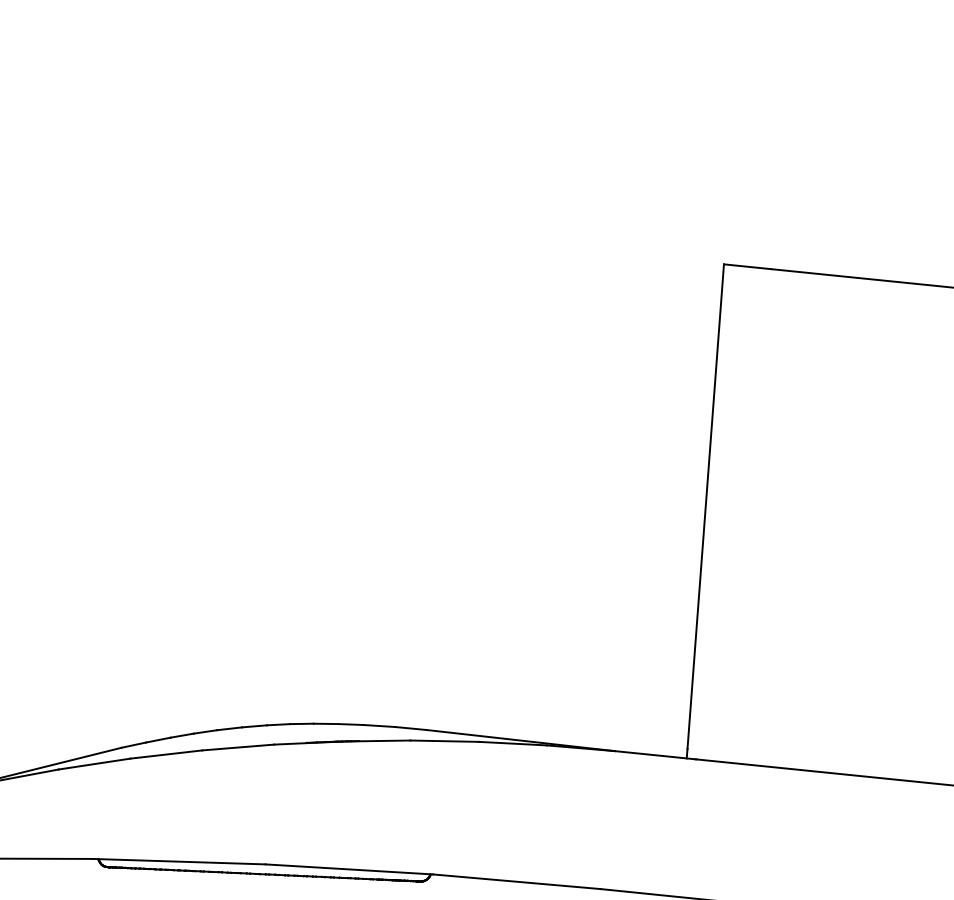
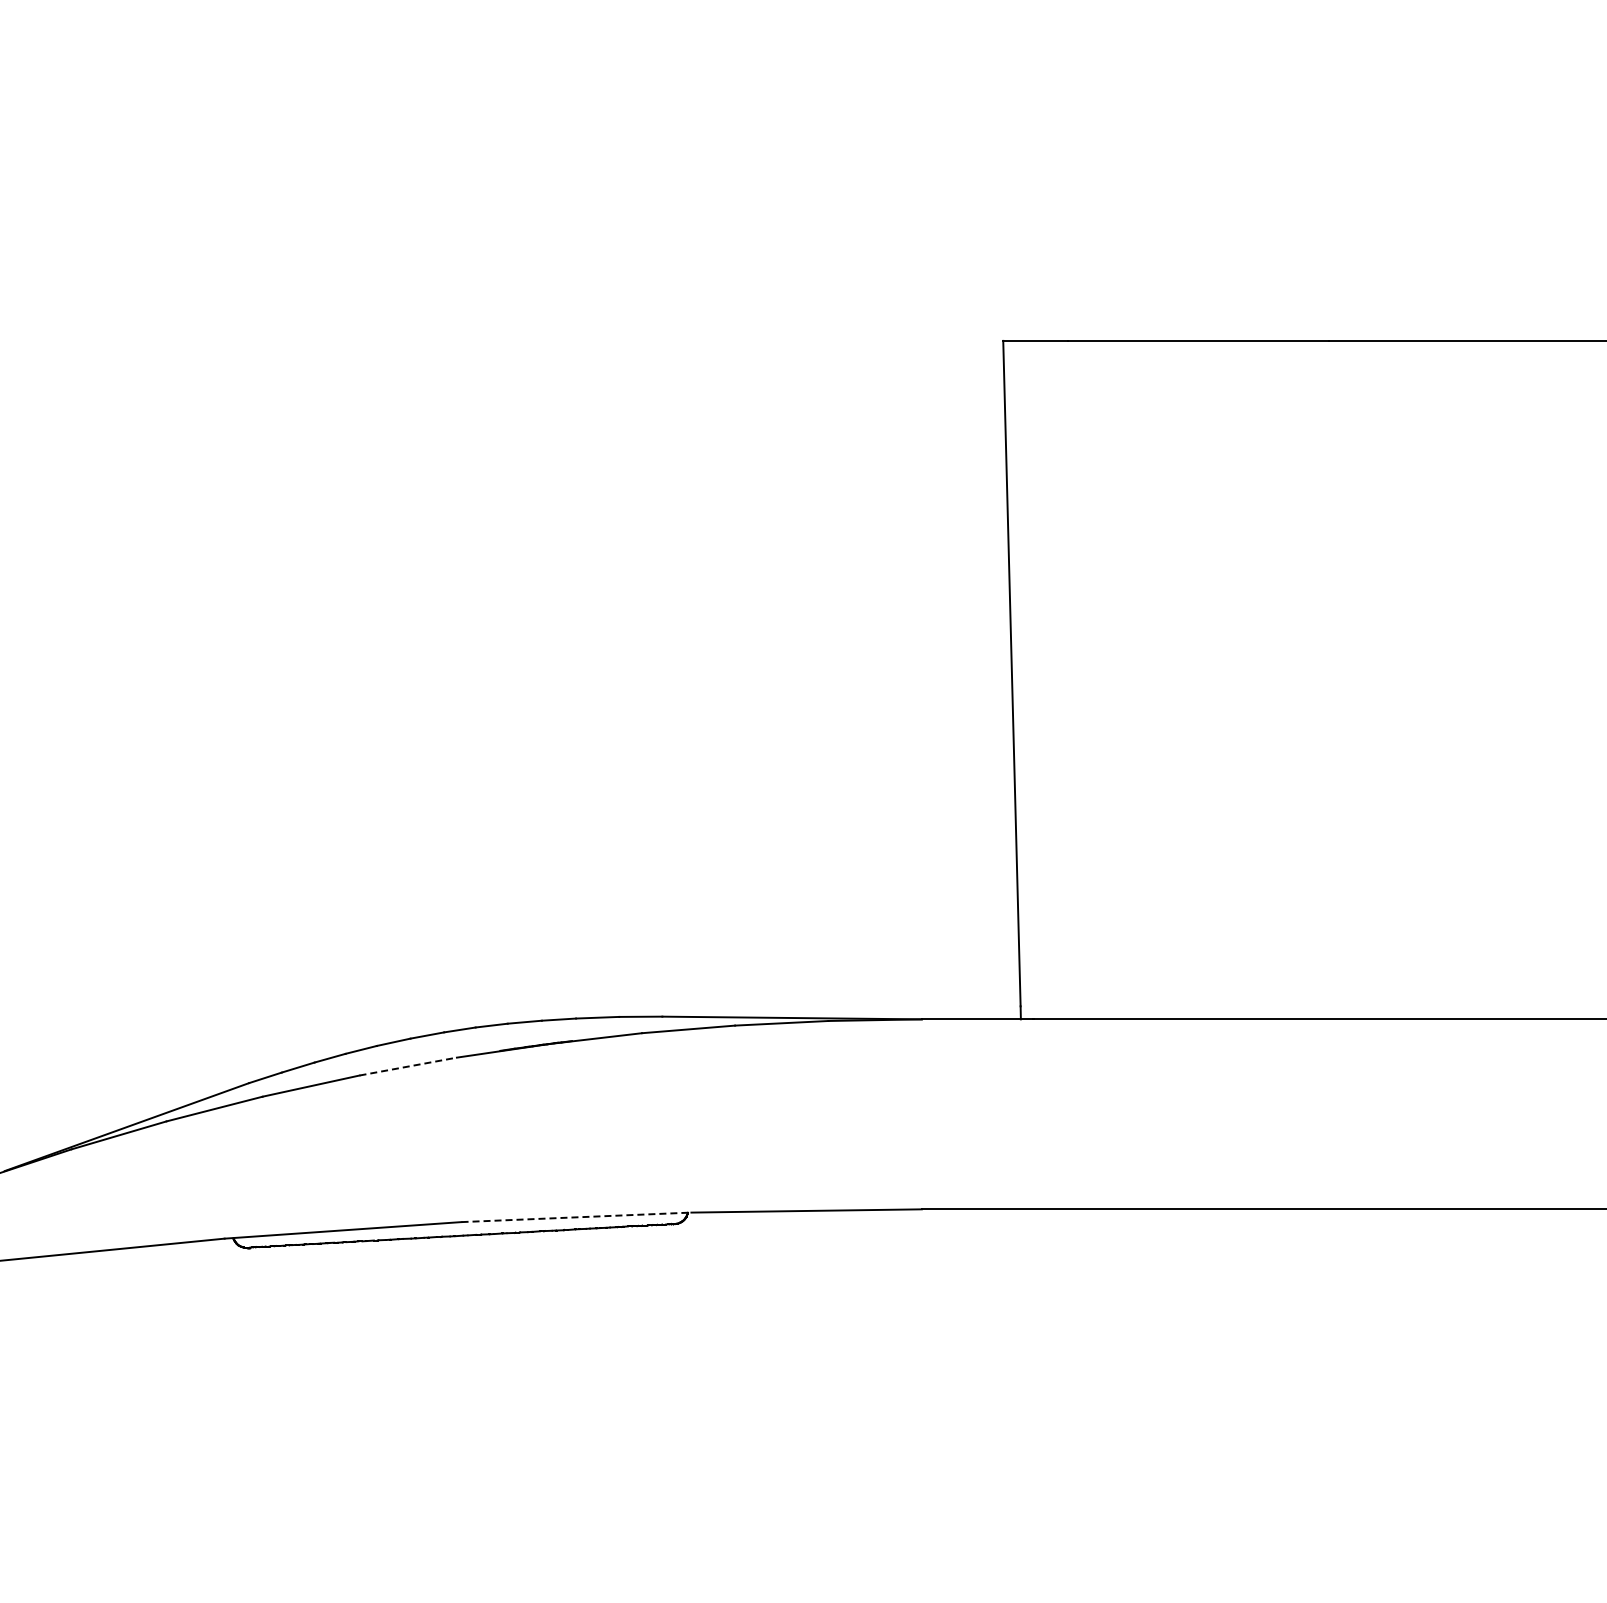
line: (238, 747) -> (408, 1066), solid -> dashed
line: (349, 869) -> (576, 1217), solid -> dashed

